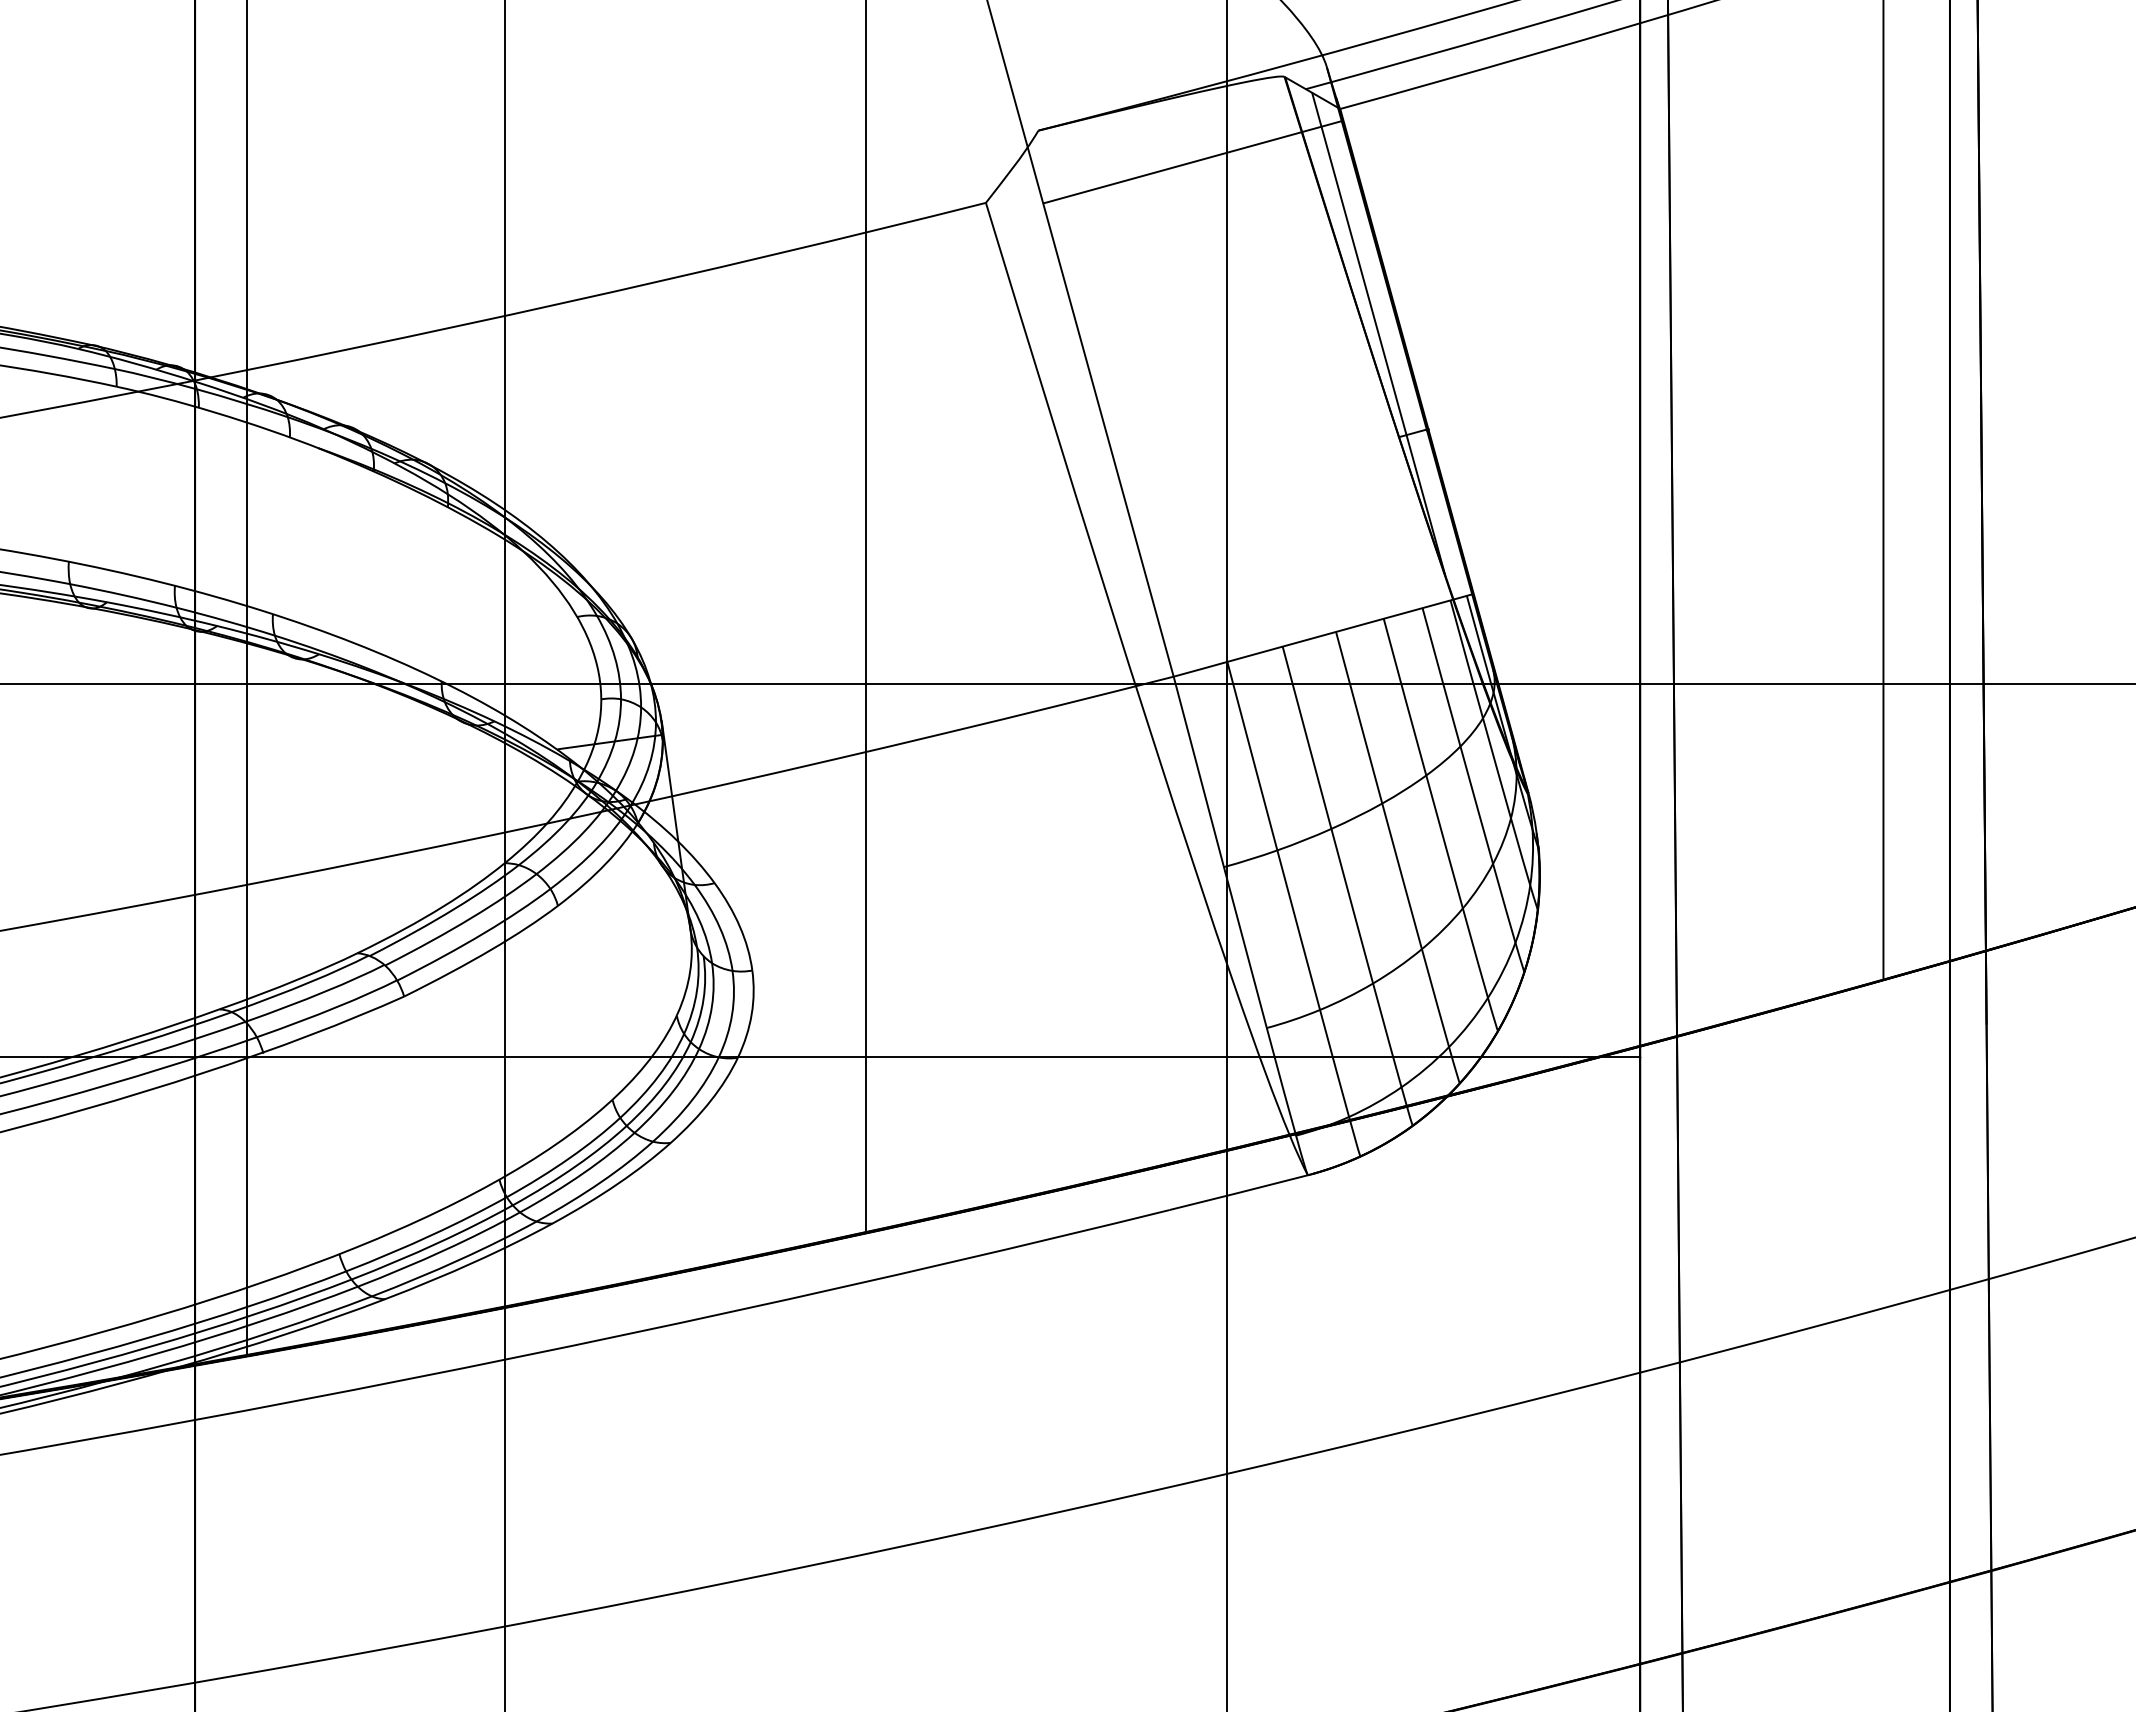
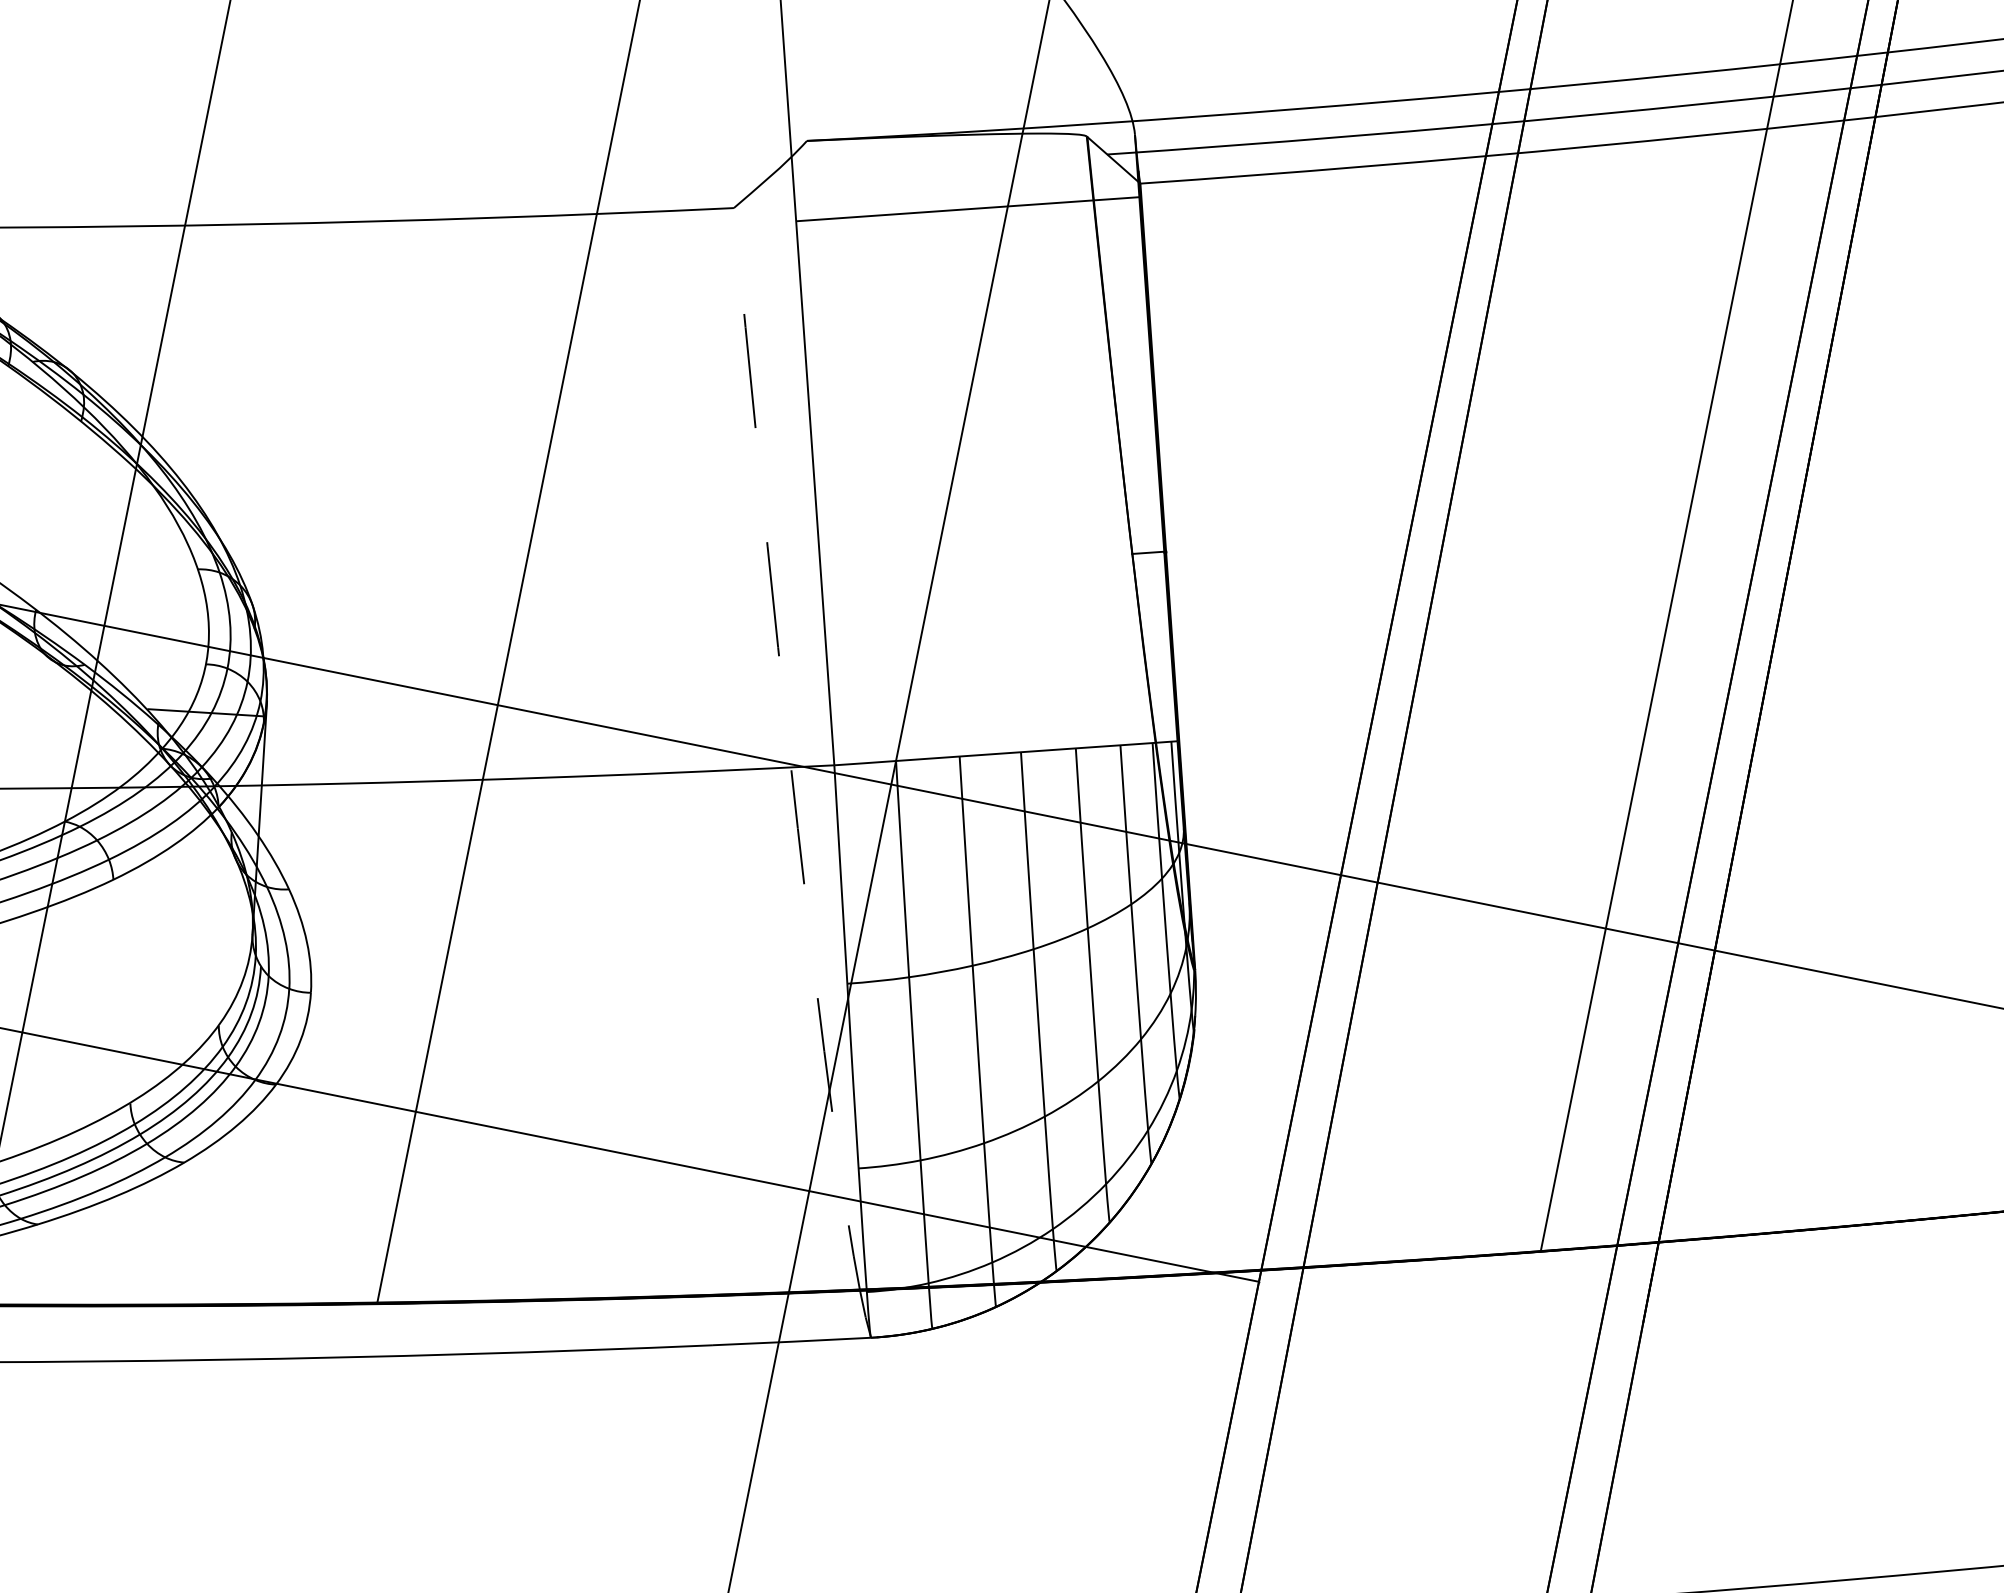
line: (1378, 334) -> (1132, 437), removed
arc: (1140, 699) -> (793, 782), solid -> dashed

